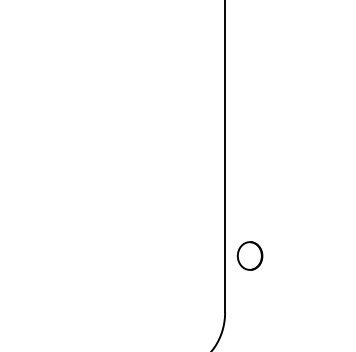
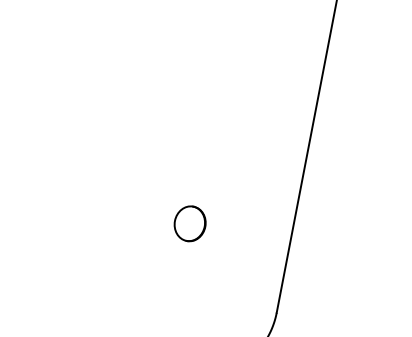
part: (249, 255) -> (189, 223), moved

